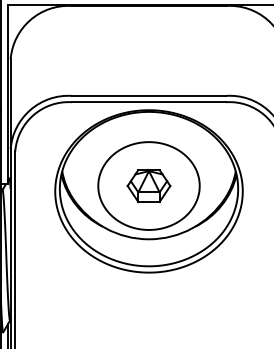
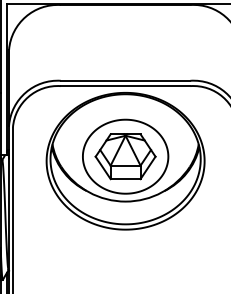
part: (148, 185) -> (125, 156), size x1.67

